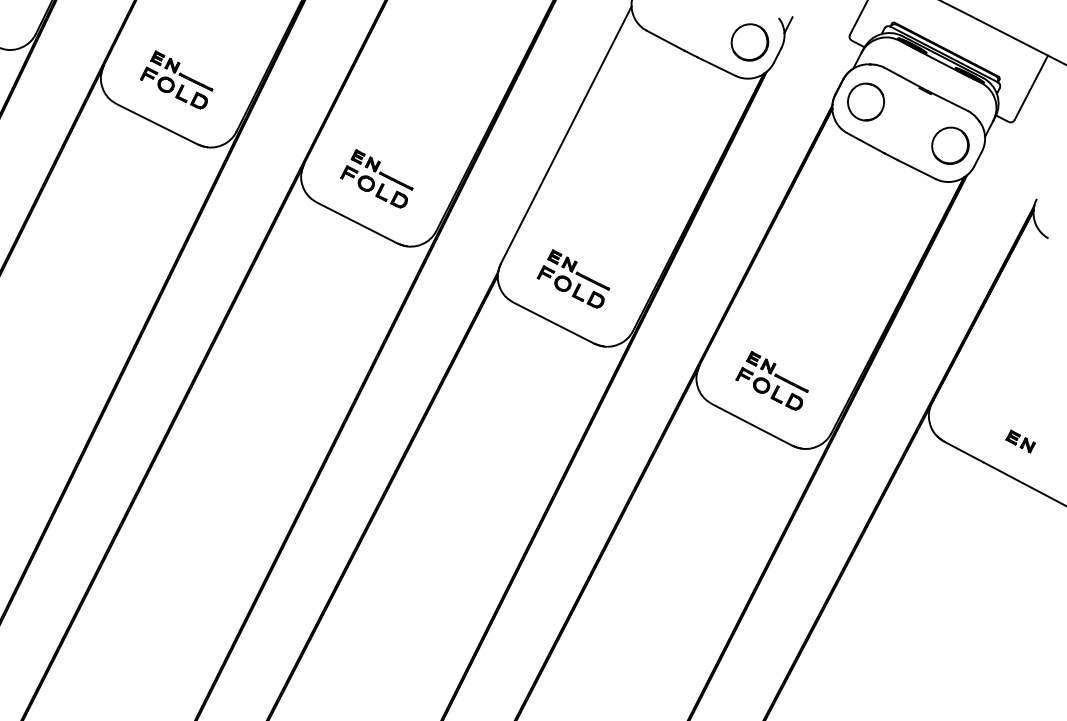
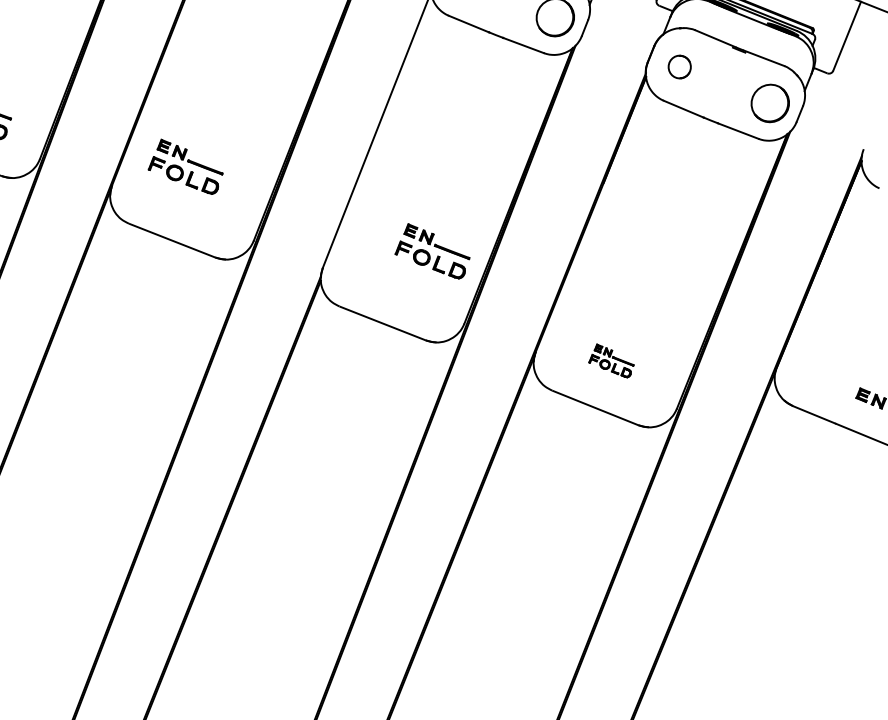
part: (865, 101) -> (679, 66), size x0.6
part: (376, 178) -> (184, 166), moved
part: (573, 278) -> (432, 251), moved
part: (771, 380) -> (610, 360), size x0.6

